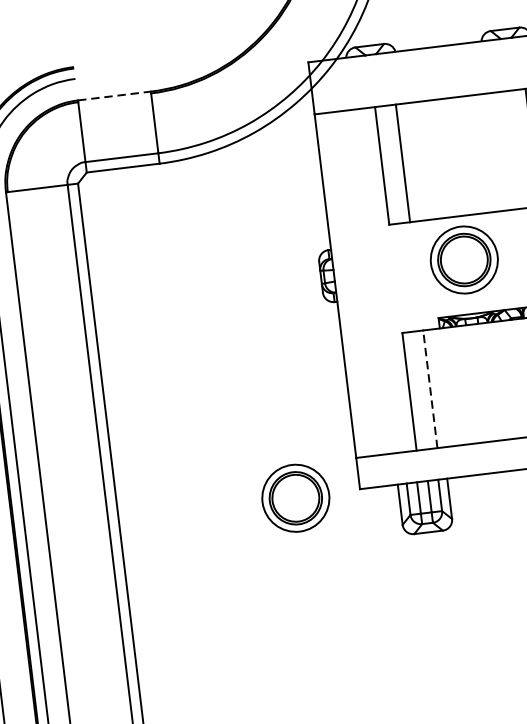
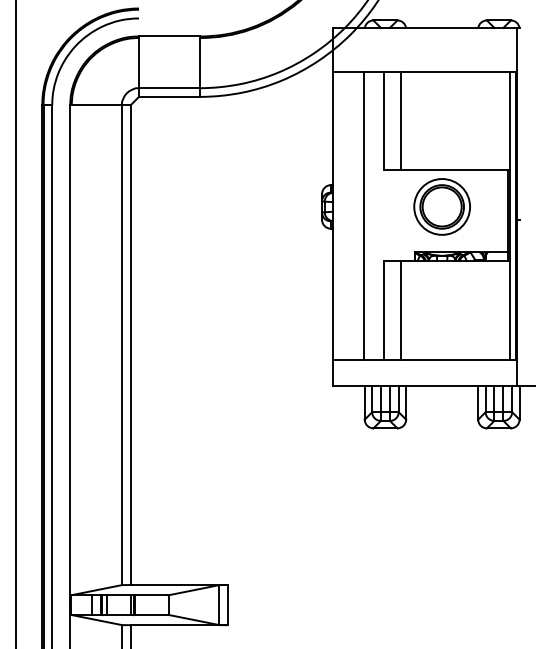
line: (114, 96) -> (169, 36), dashed -> solid
line: (371, 281) -> (363, 215), added
line: (430, 388) -> (401, 309), dashed -> solid
part: (294, 497) -> (278, 386), removed

